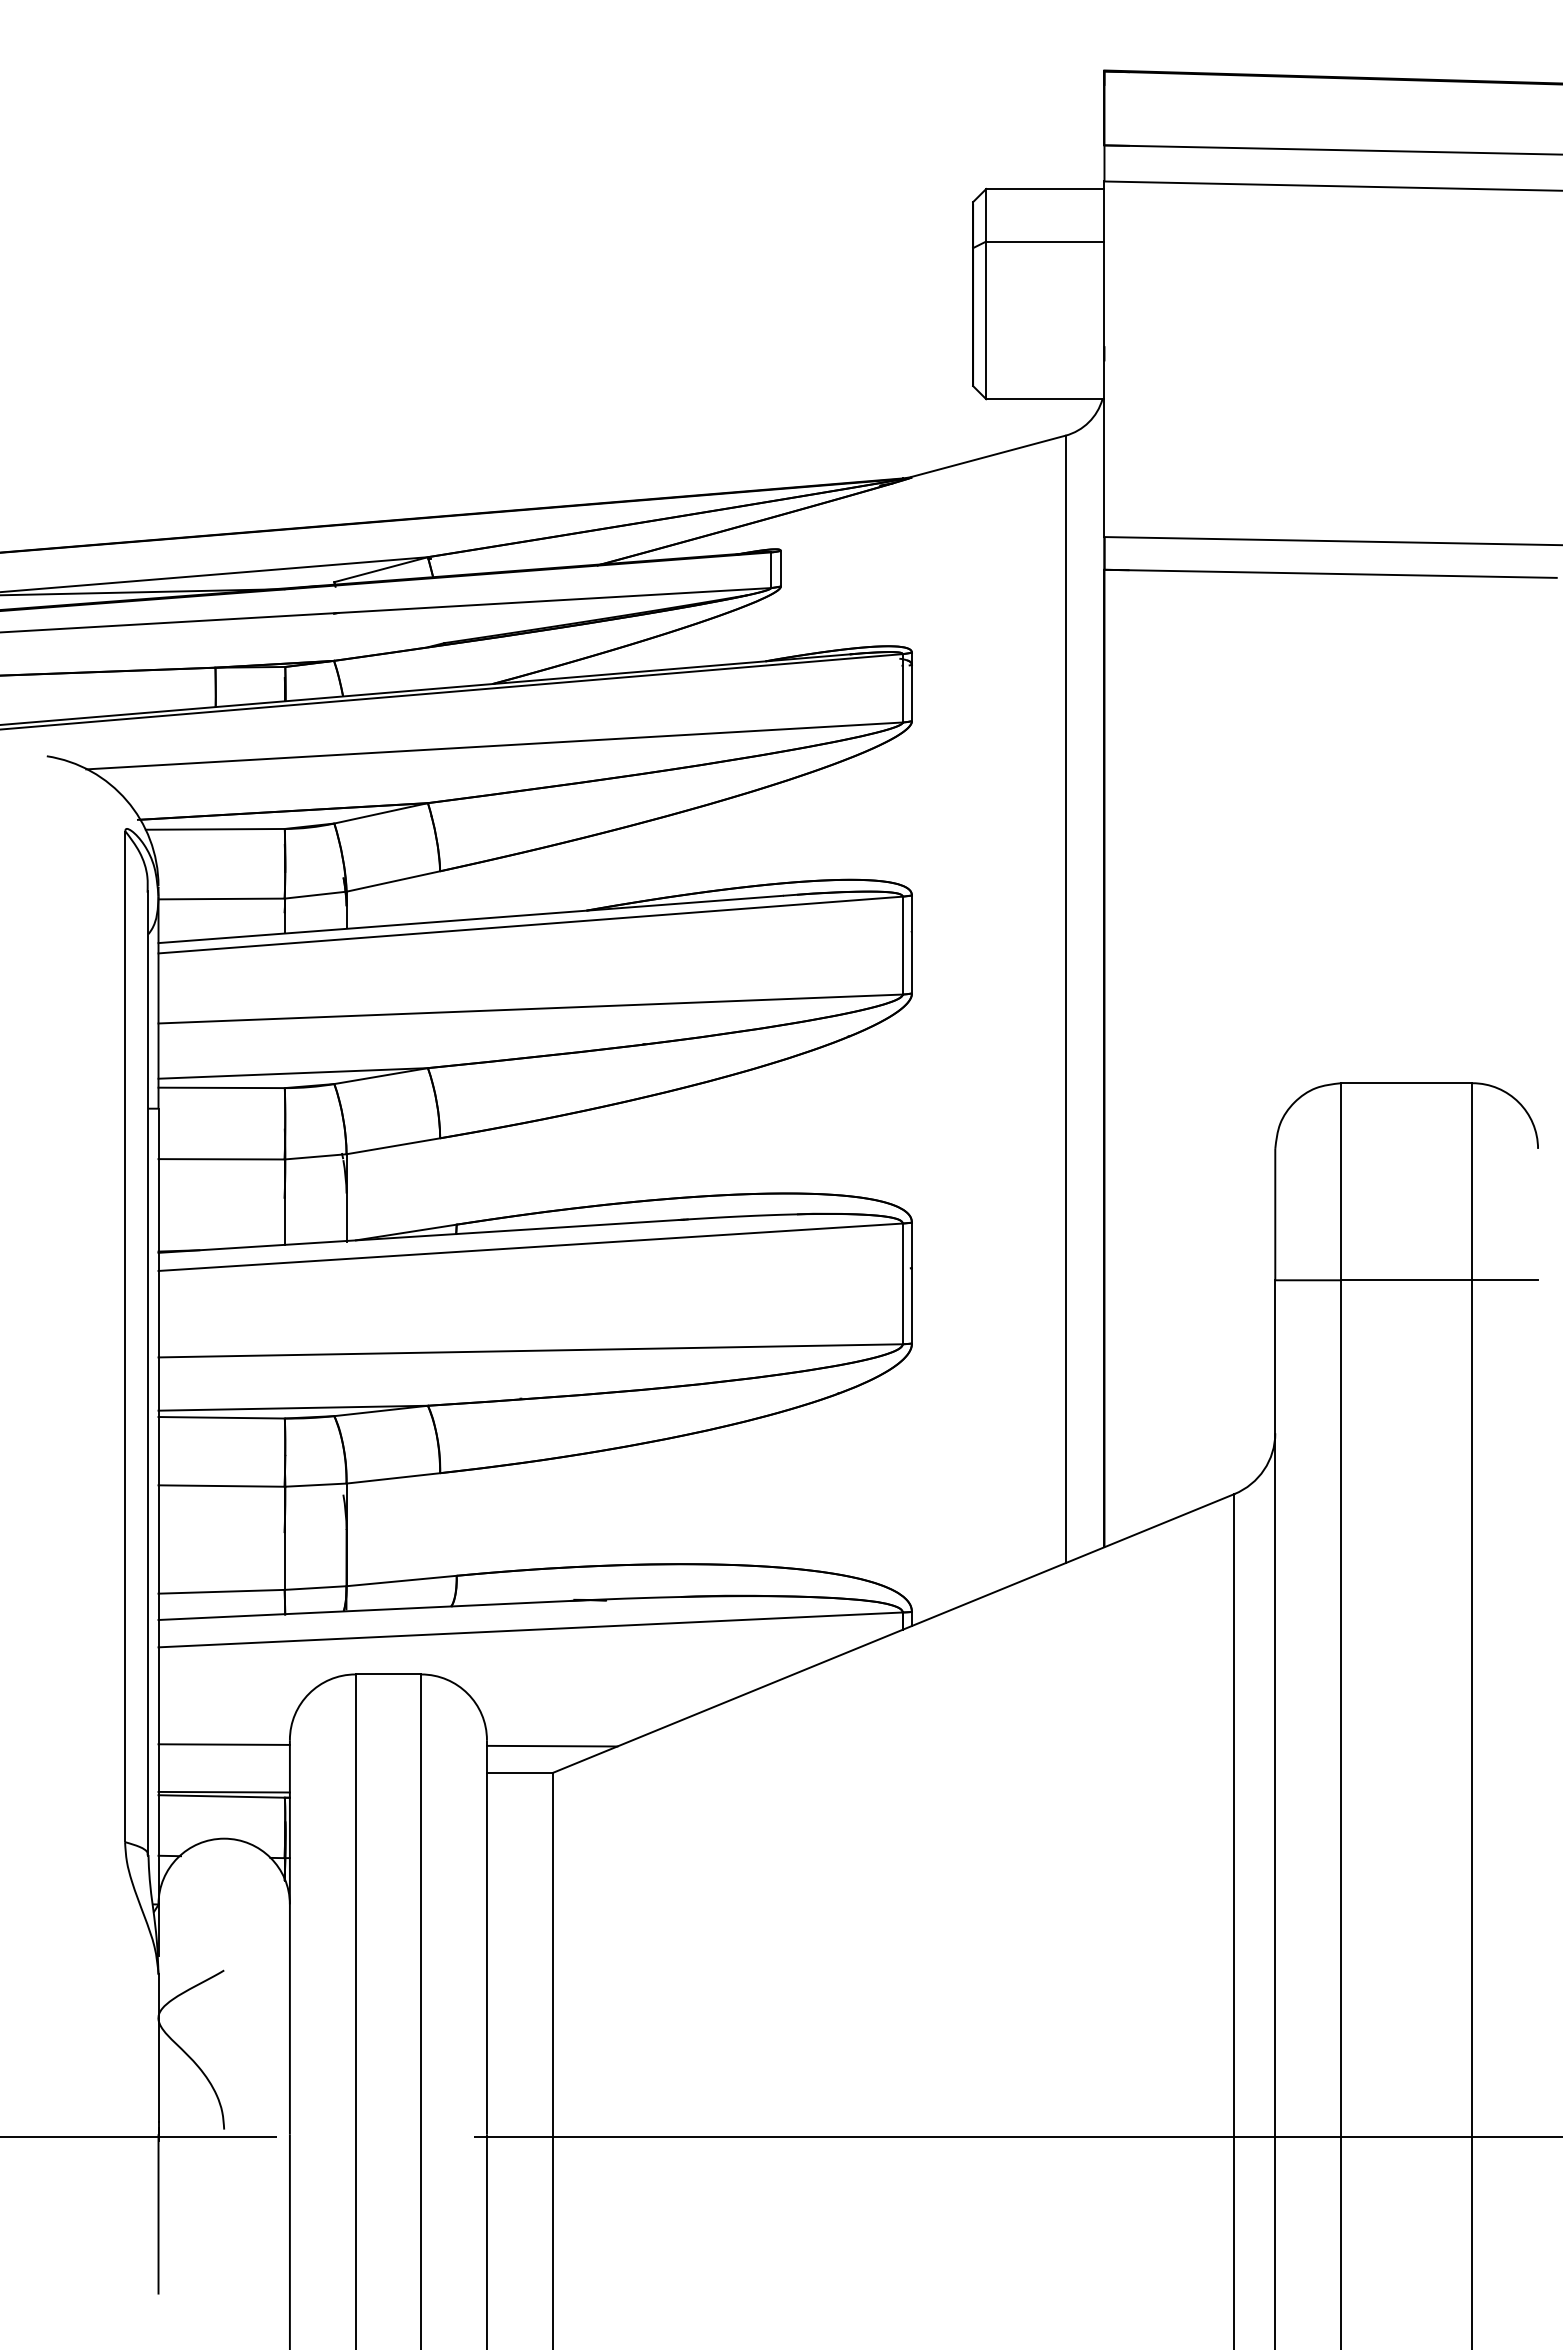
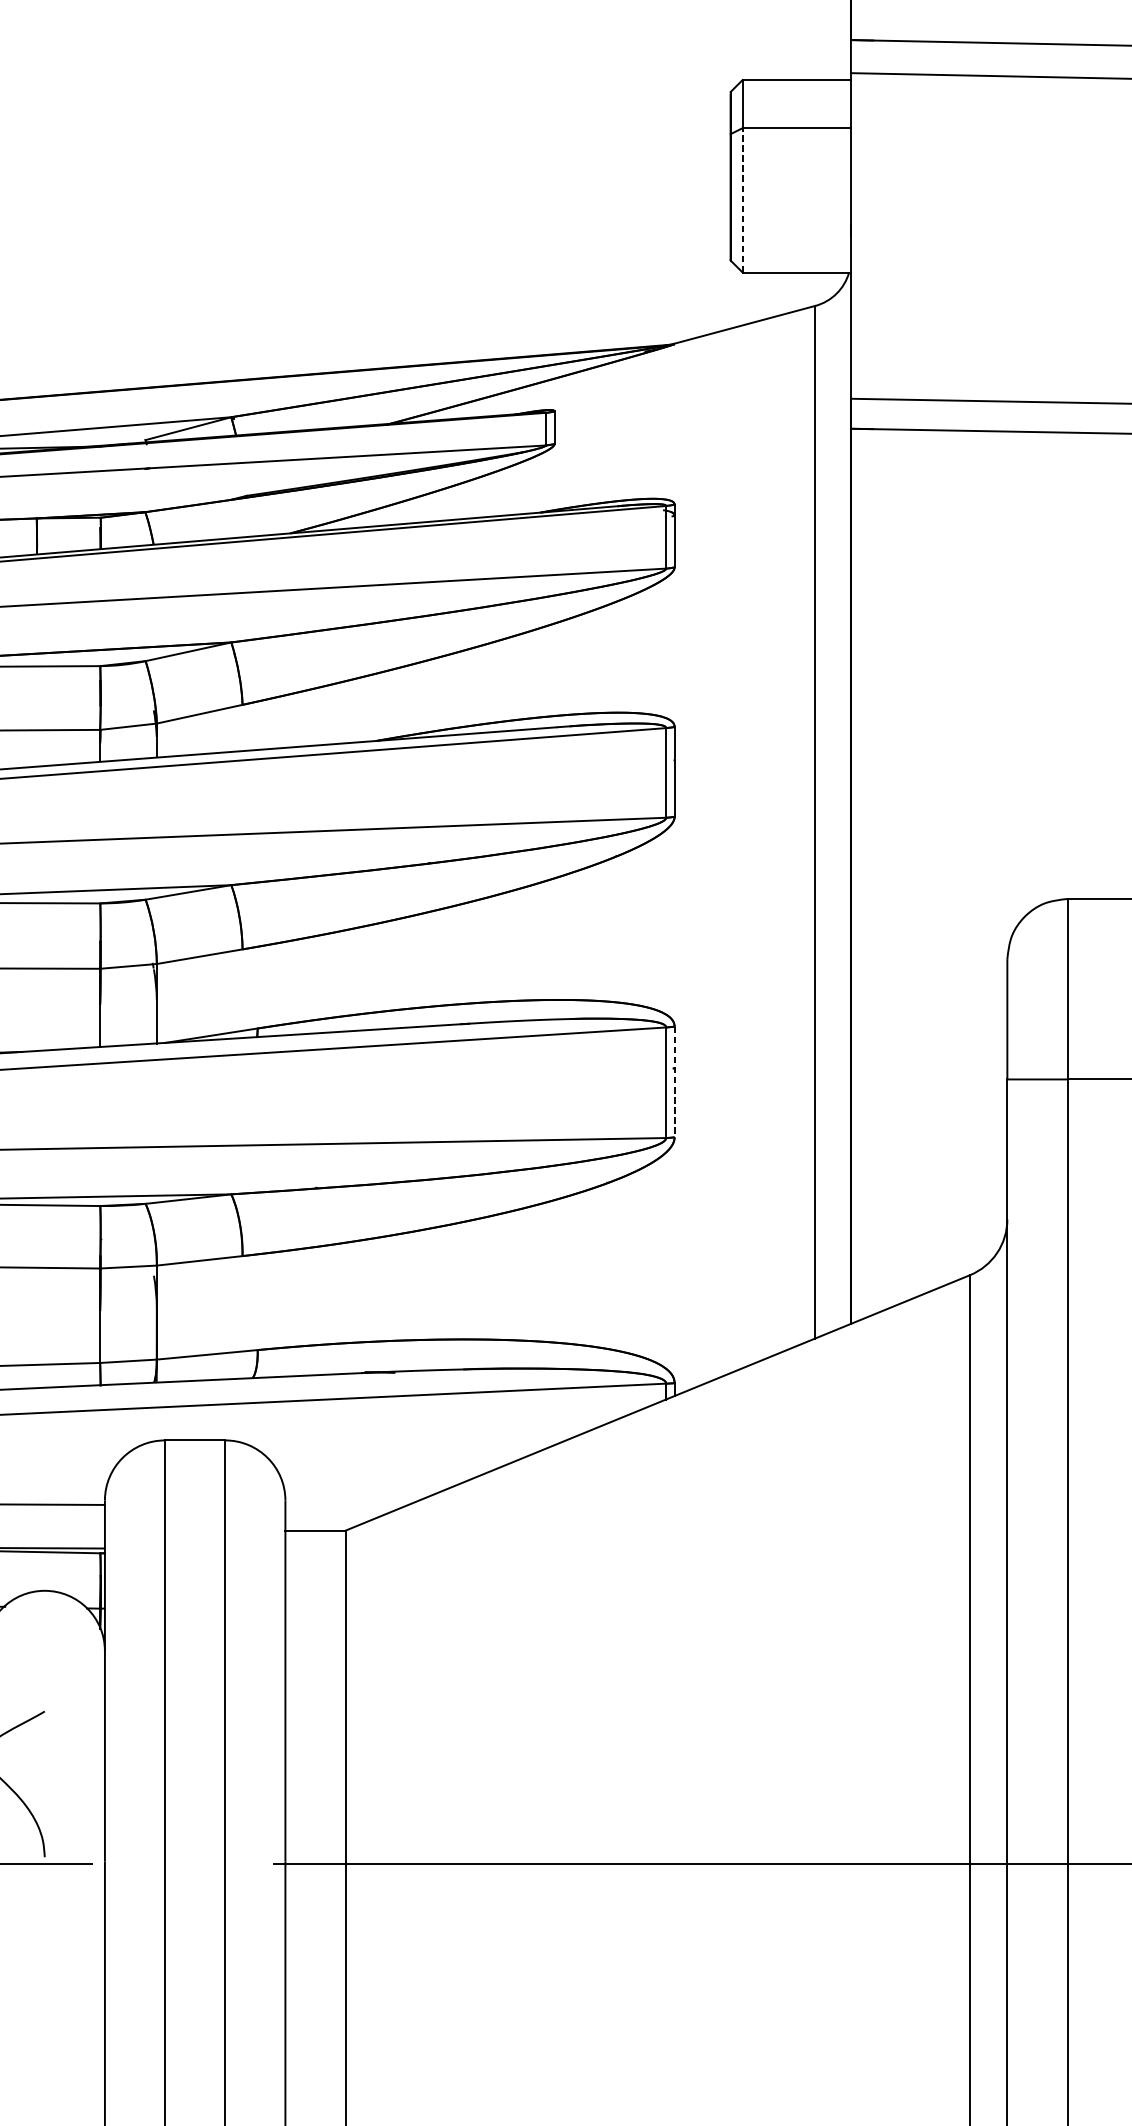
line: (986, 320) -> (742, 200), solid -> dashed
line: (911, 1283) -> (674, 1082), solid -> dashed
line: (551, 1745) -> (344, 1505), removed

